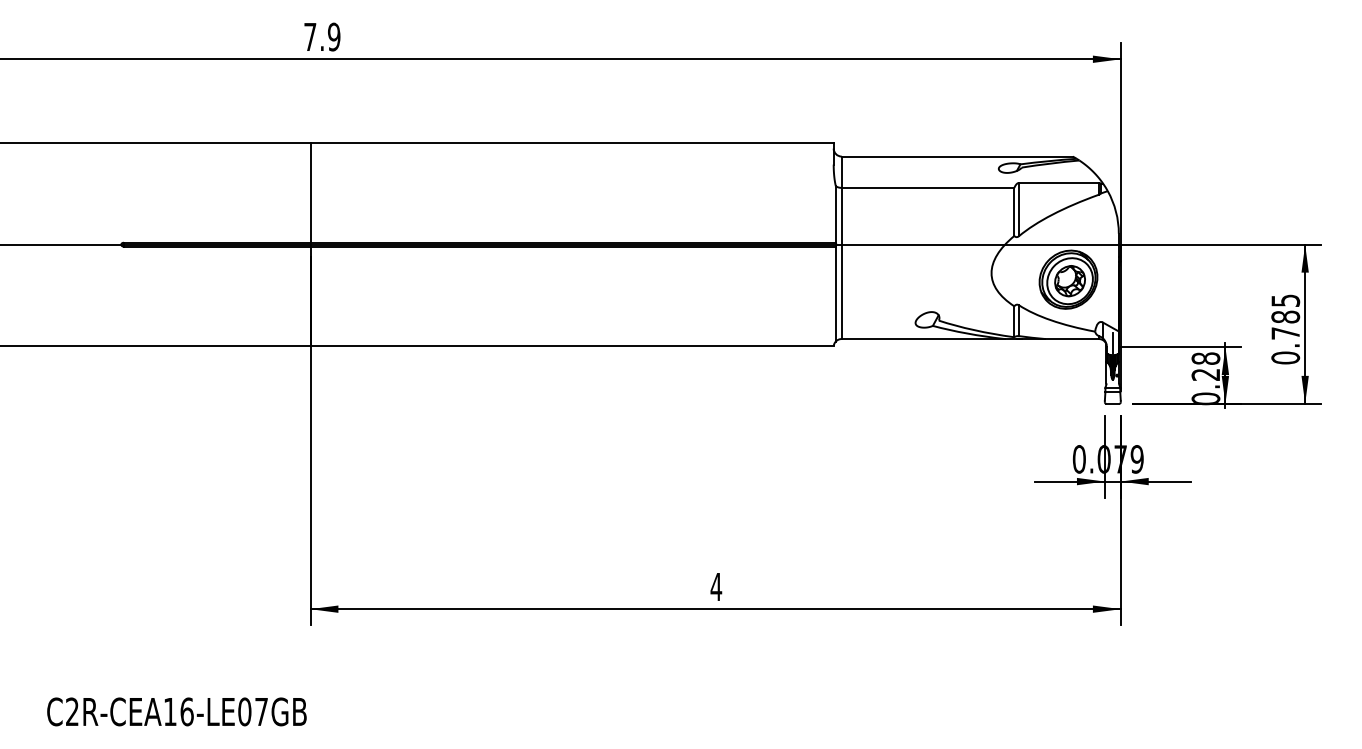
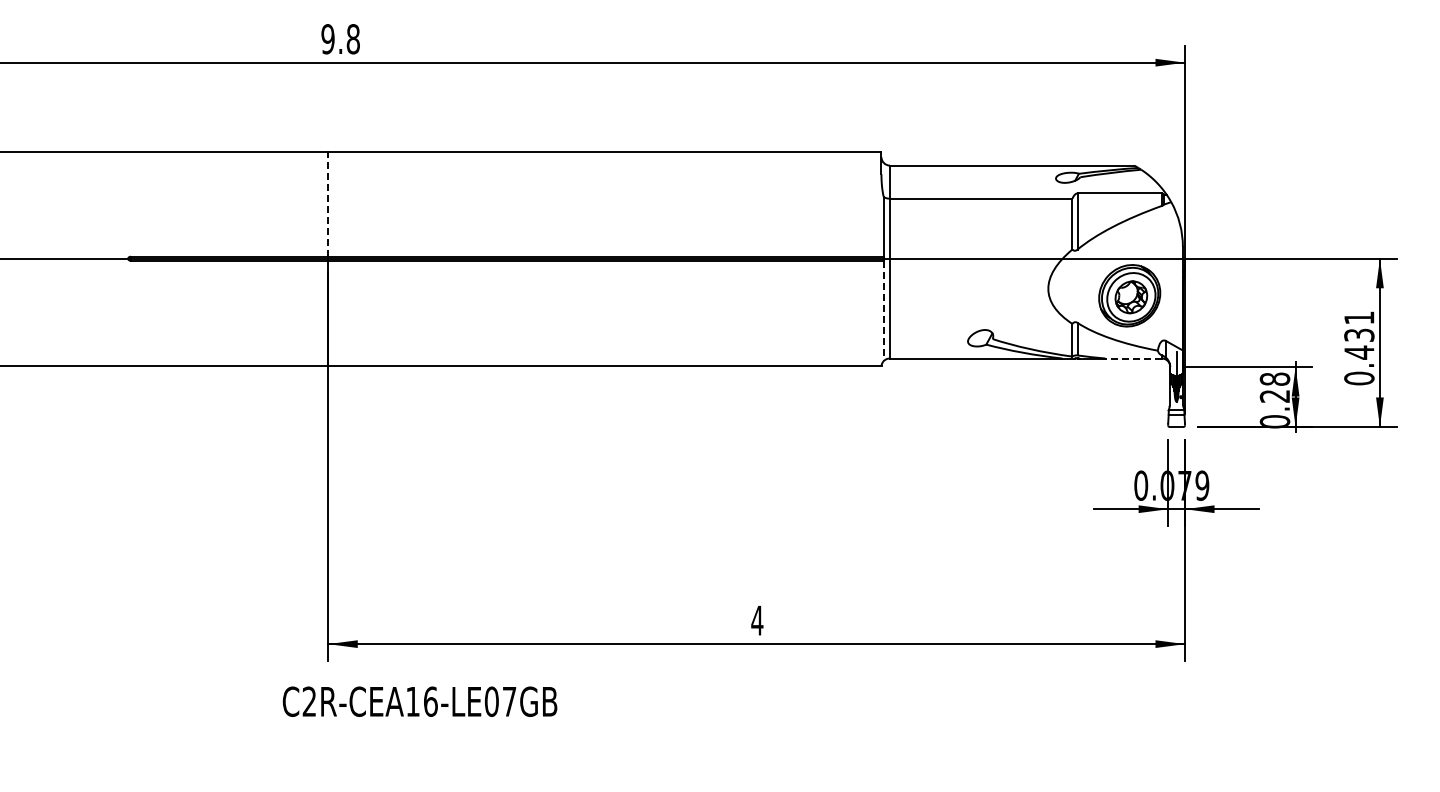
text: (322, 37) -> (340, 39), 7.9 -> 9.8
line: (310, 192) -> (328, 203), solid -> dashed
line: (835, 294) -> (883, 311), solid -> dashed
text: (1285, 317) -> (1359, 335), 0.785 -> 0.431
line: (1072, 339) -> (1133, 358), solid -> dashed
text: (176, 711) -> (419, 701), moved

